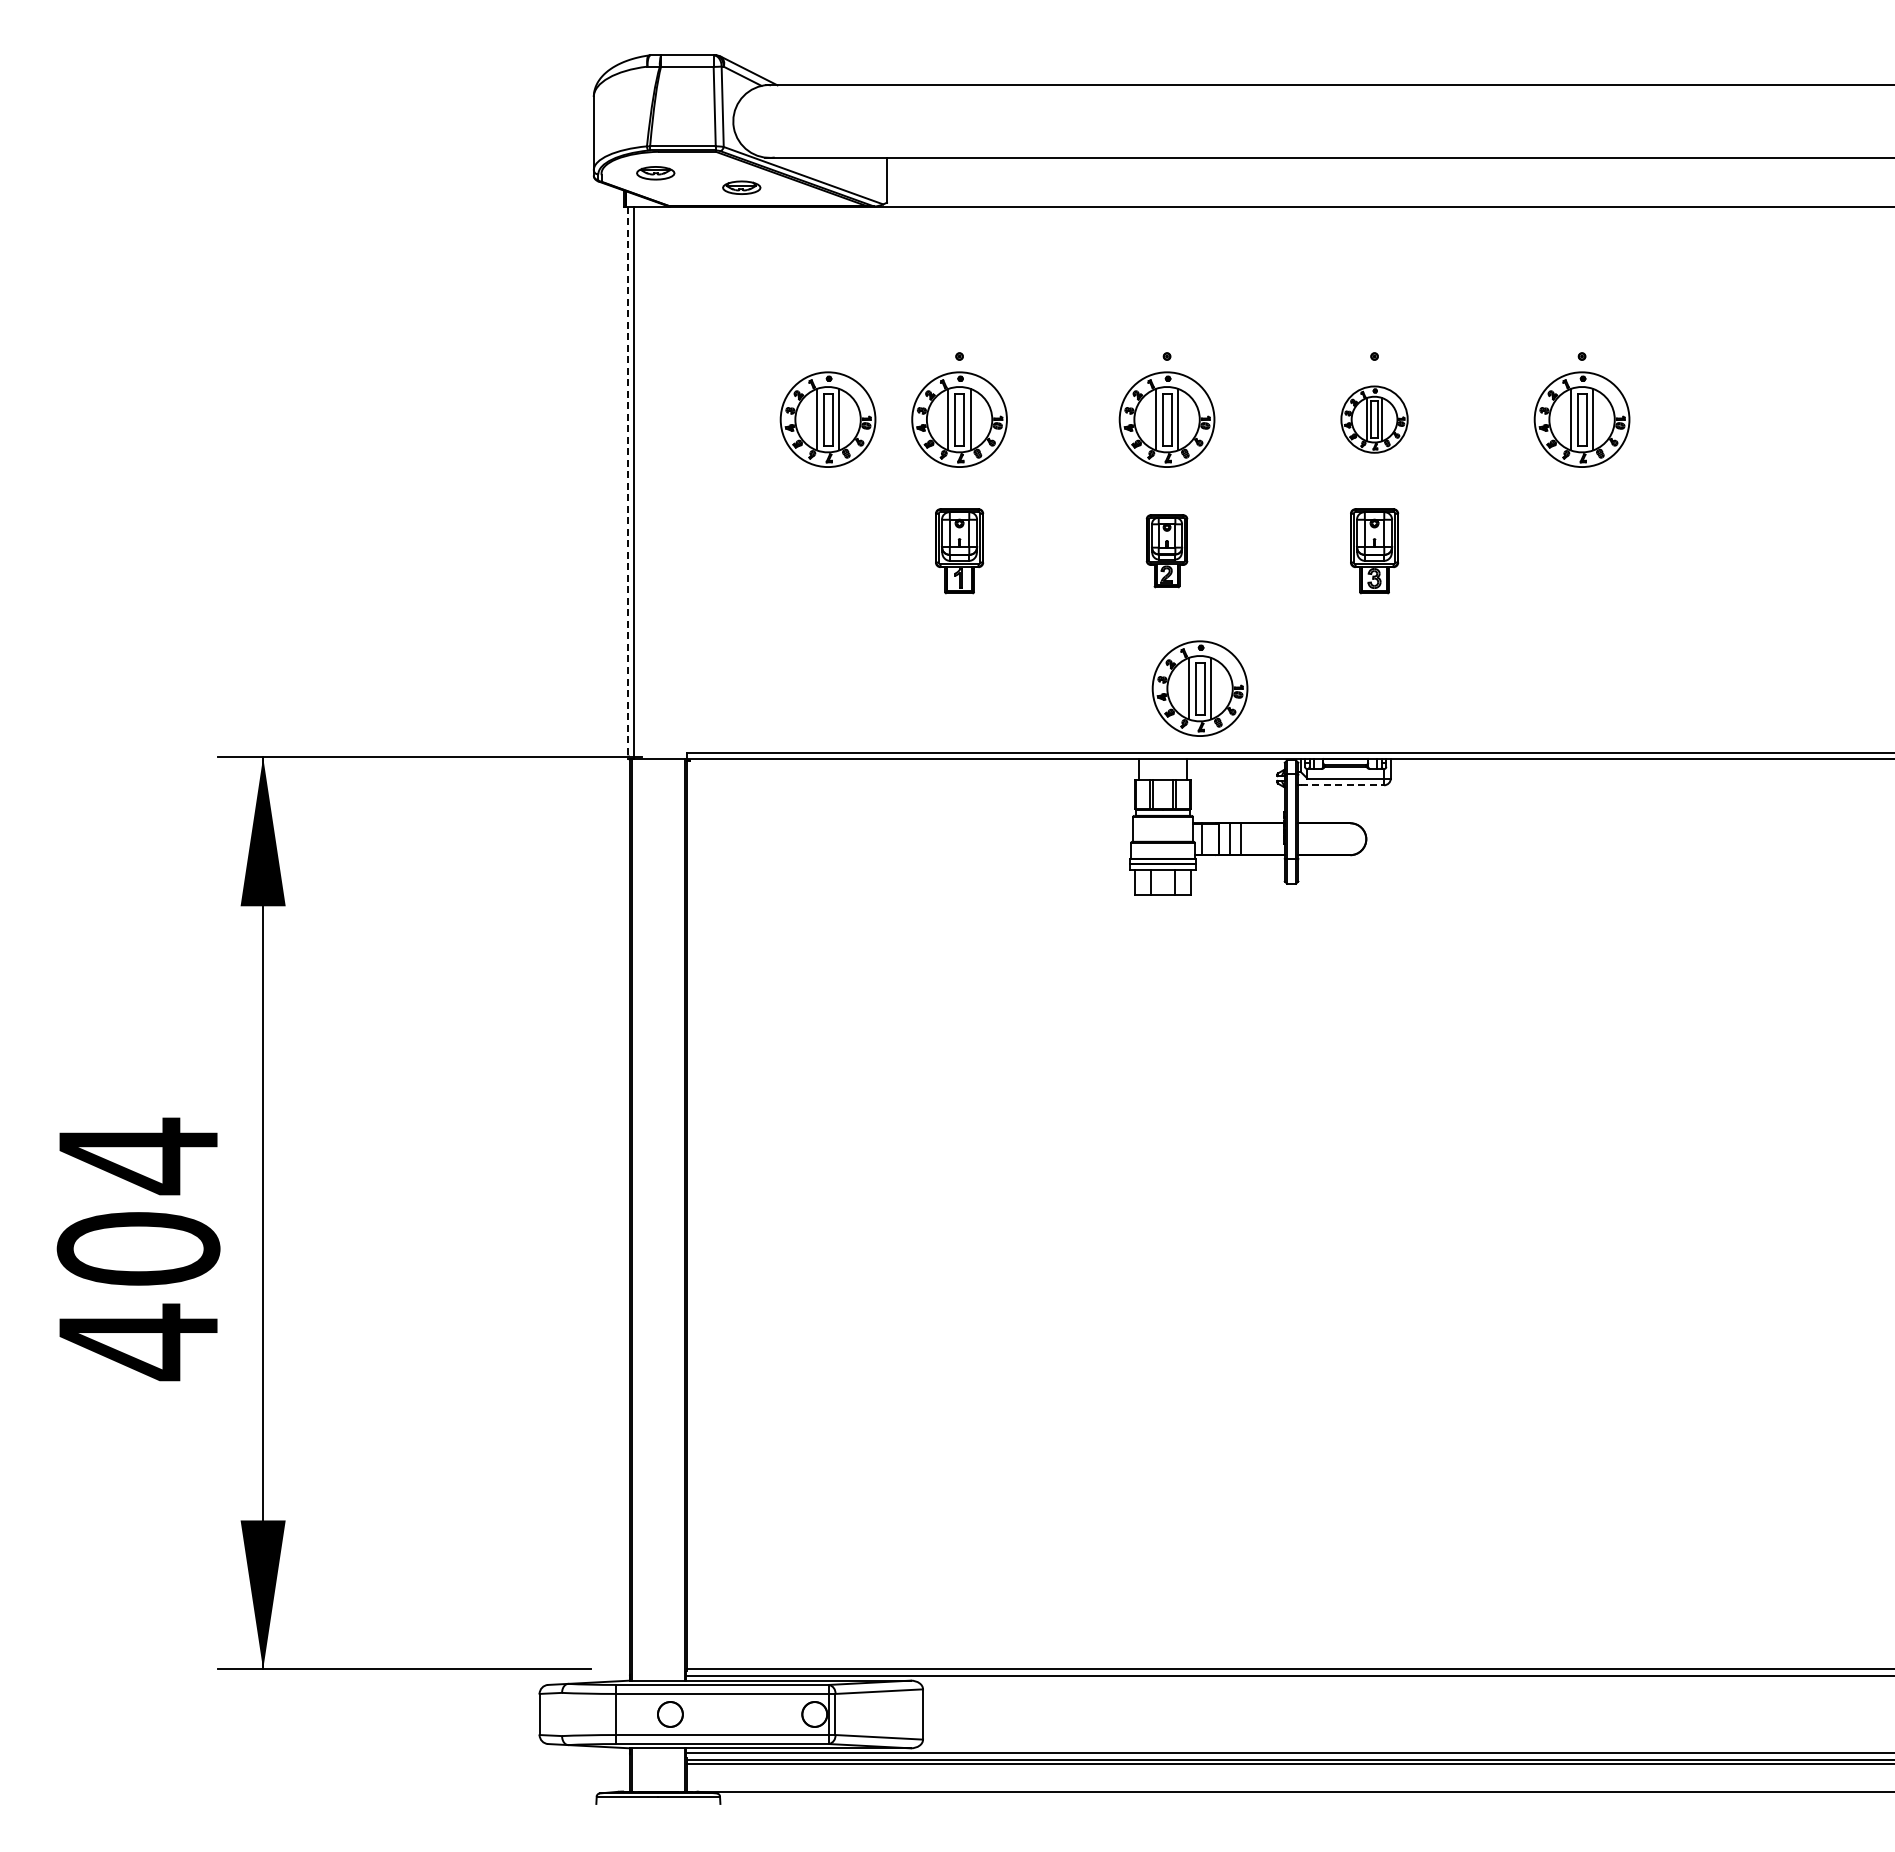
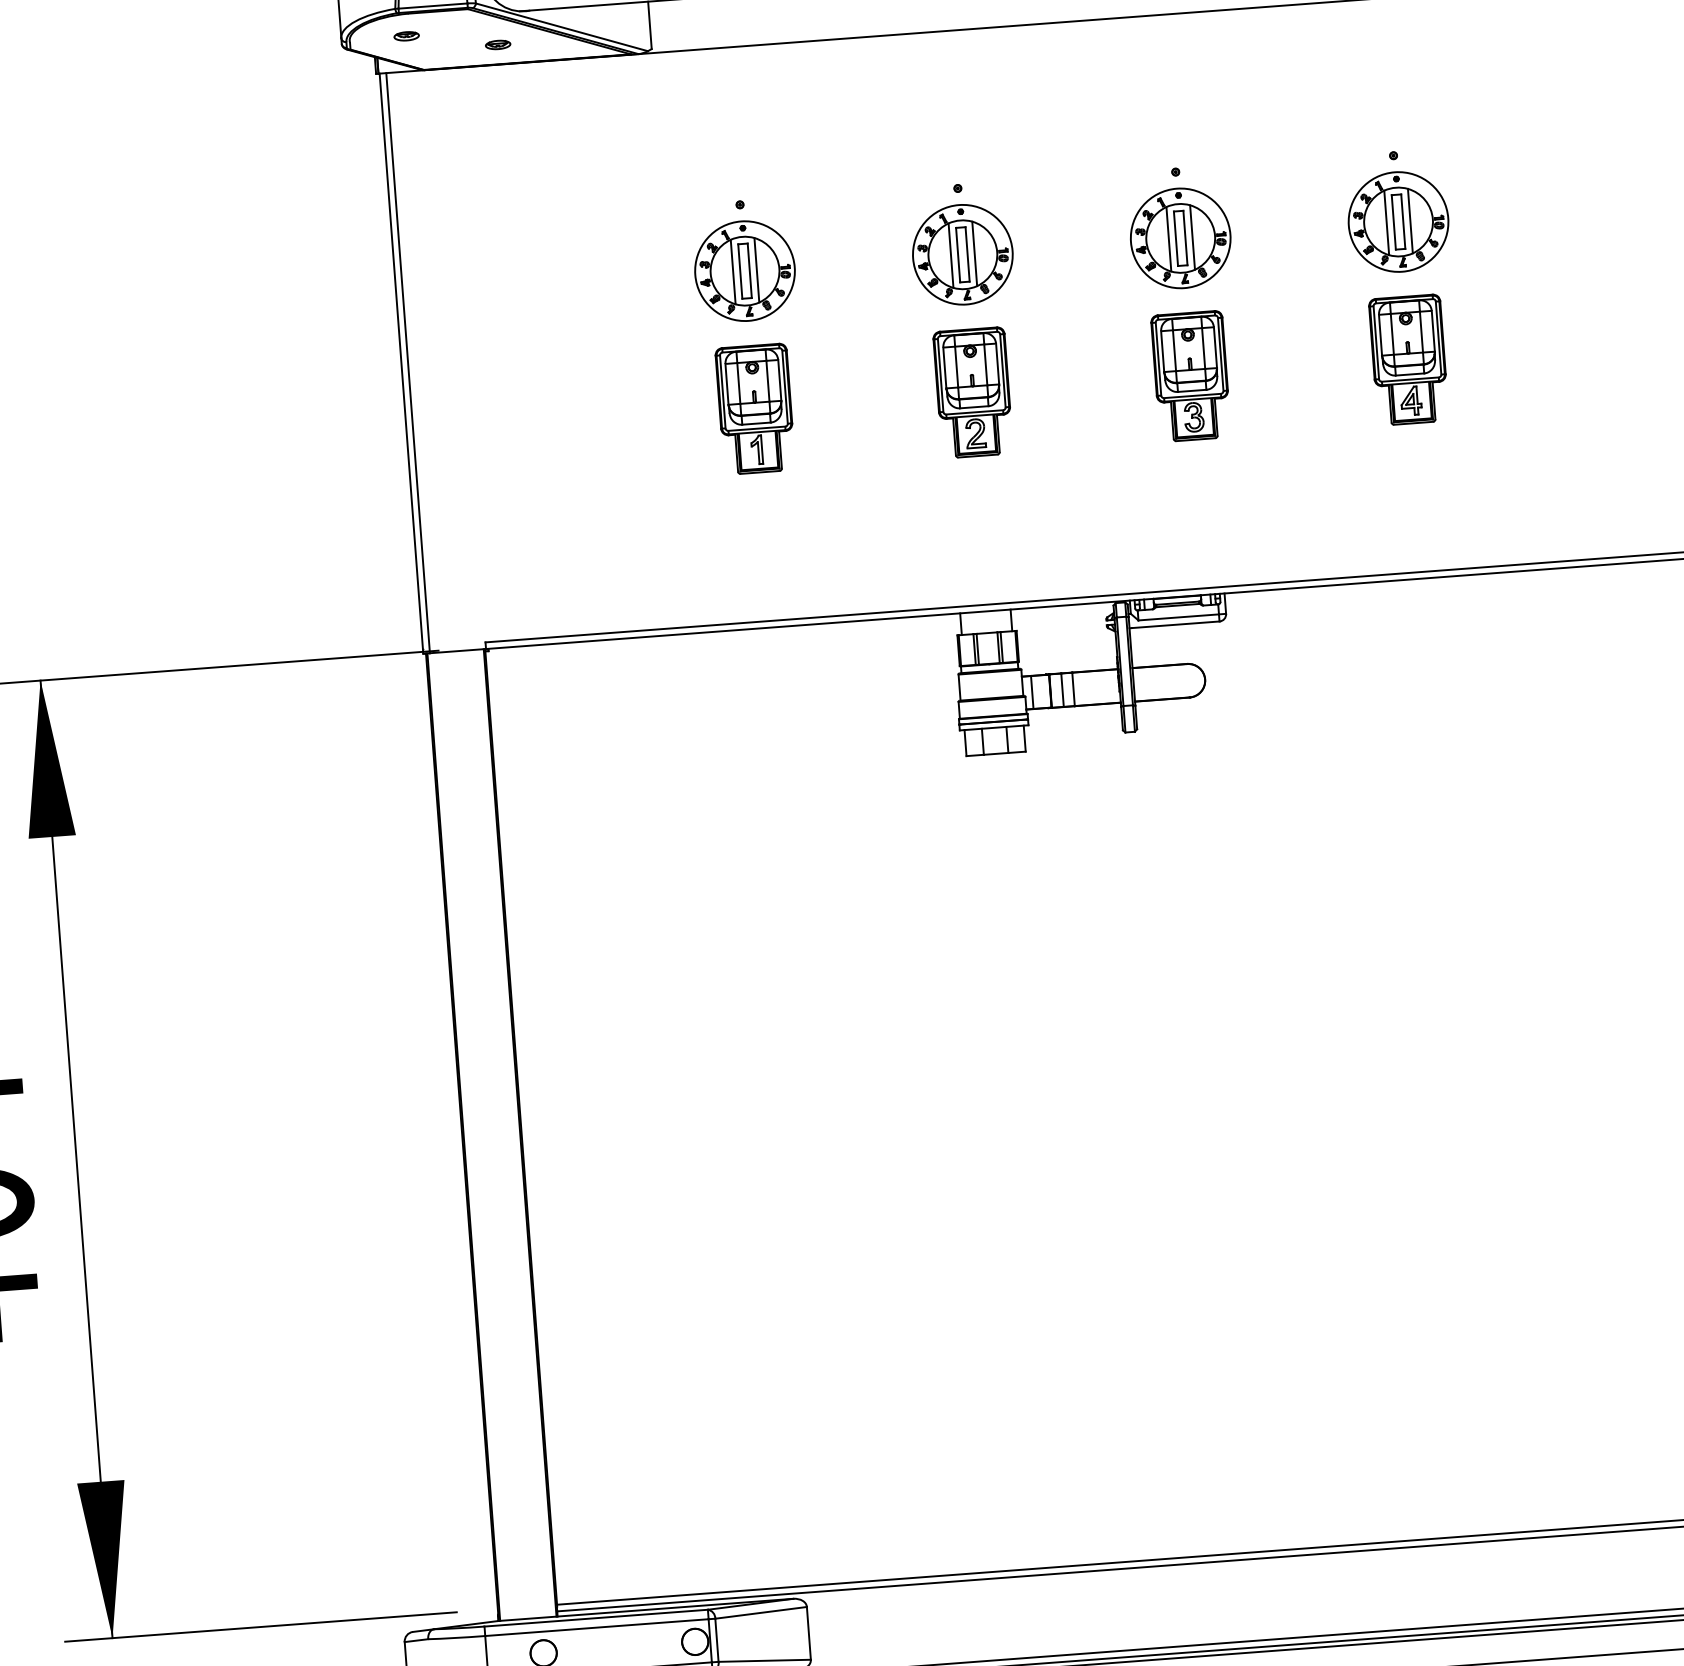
part: (655, 172) -> (406, 35), size x0.62
part: (741, 187) -> (497, 44), size x0.62
part: (827, 419) -> (606, 281), removed
part: (1374, 419) -> (1180, 238), size x1.43
line: (627, 483) -> (401, 364), dashed -> solid
part: (959, 551) -> (755, 409), size x1.43
part: (1166, 551) -> (972, 393), size x1.67
part: (1374, 551) -> (1191, 376), size x1.43
part: (1581, 551) -> (1408, 360), added
part: (1199, 688) -> (1018, 534), removed
line: (1342, 785) -> (1175, 624), dashed -> solid

